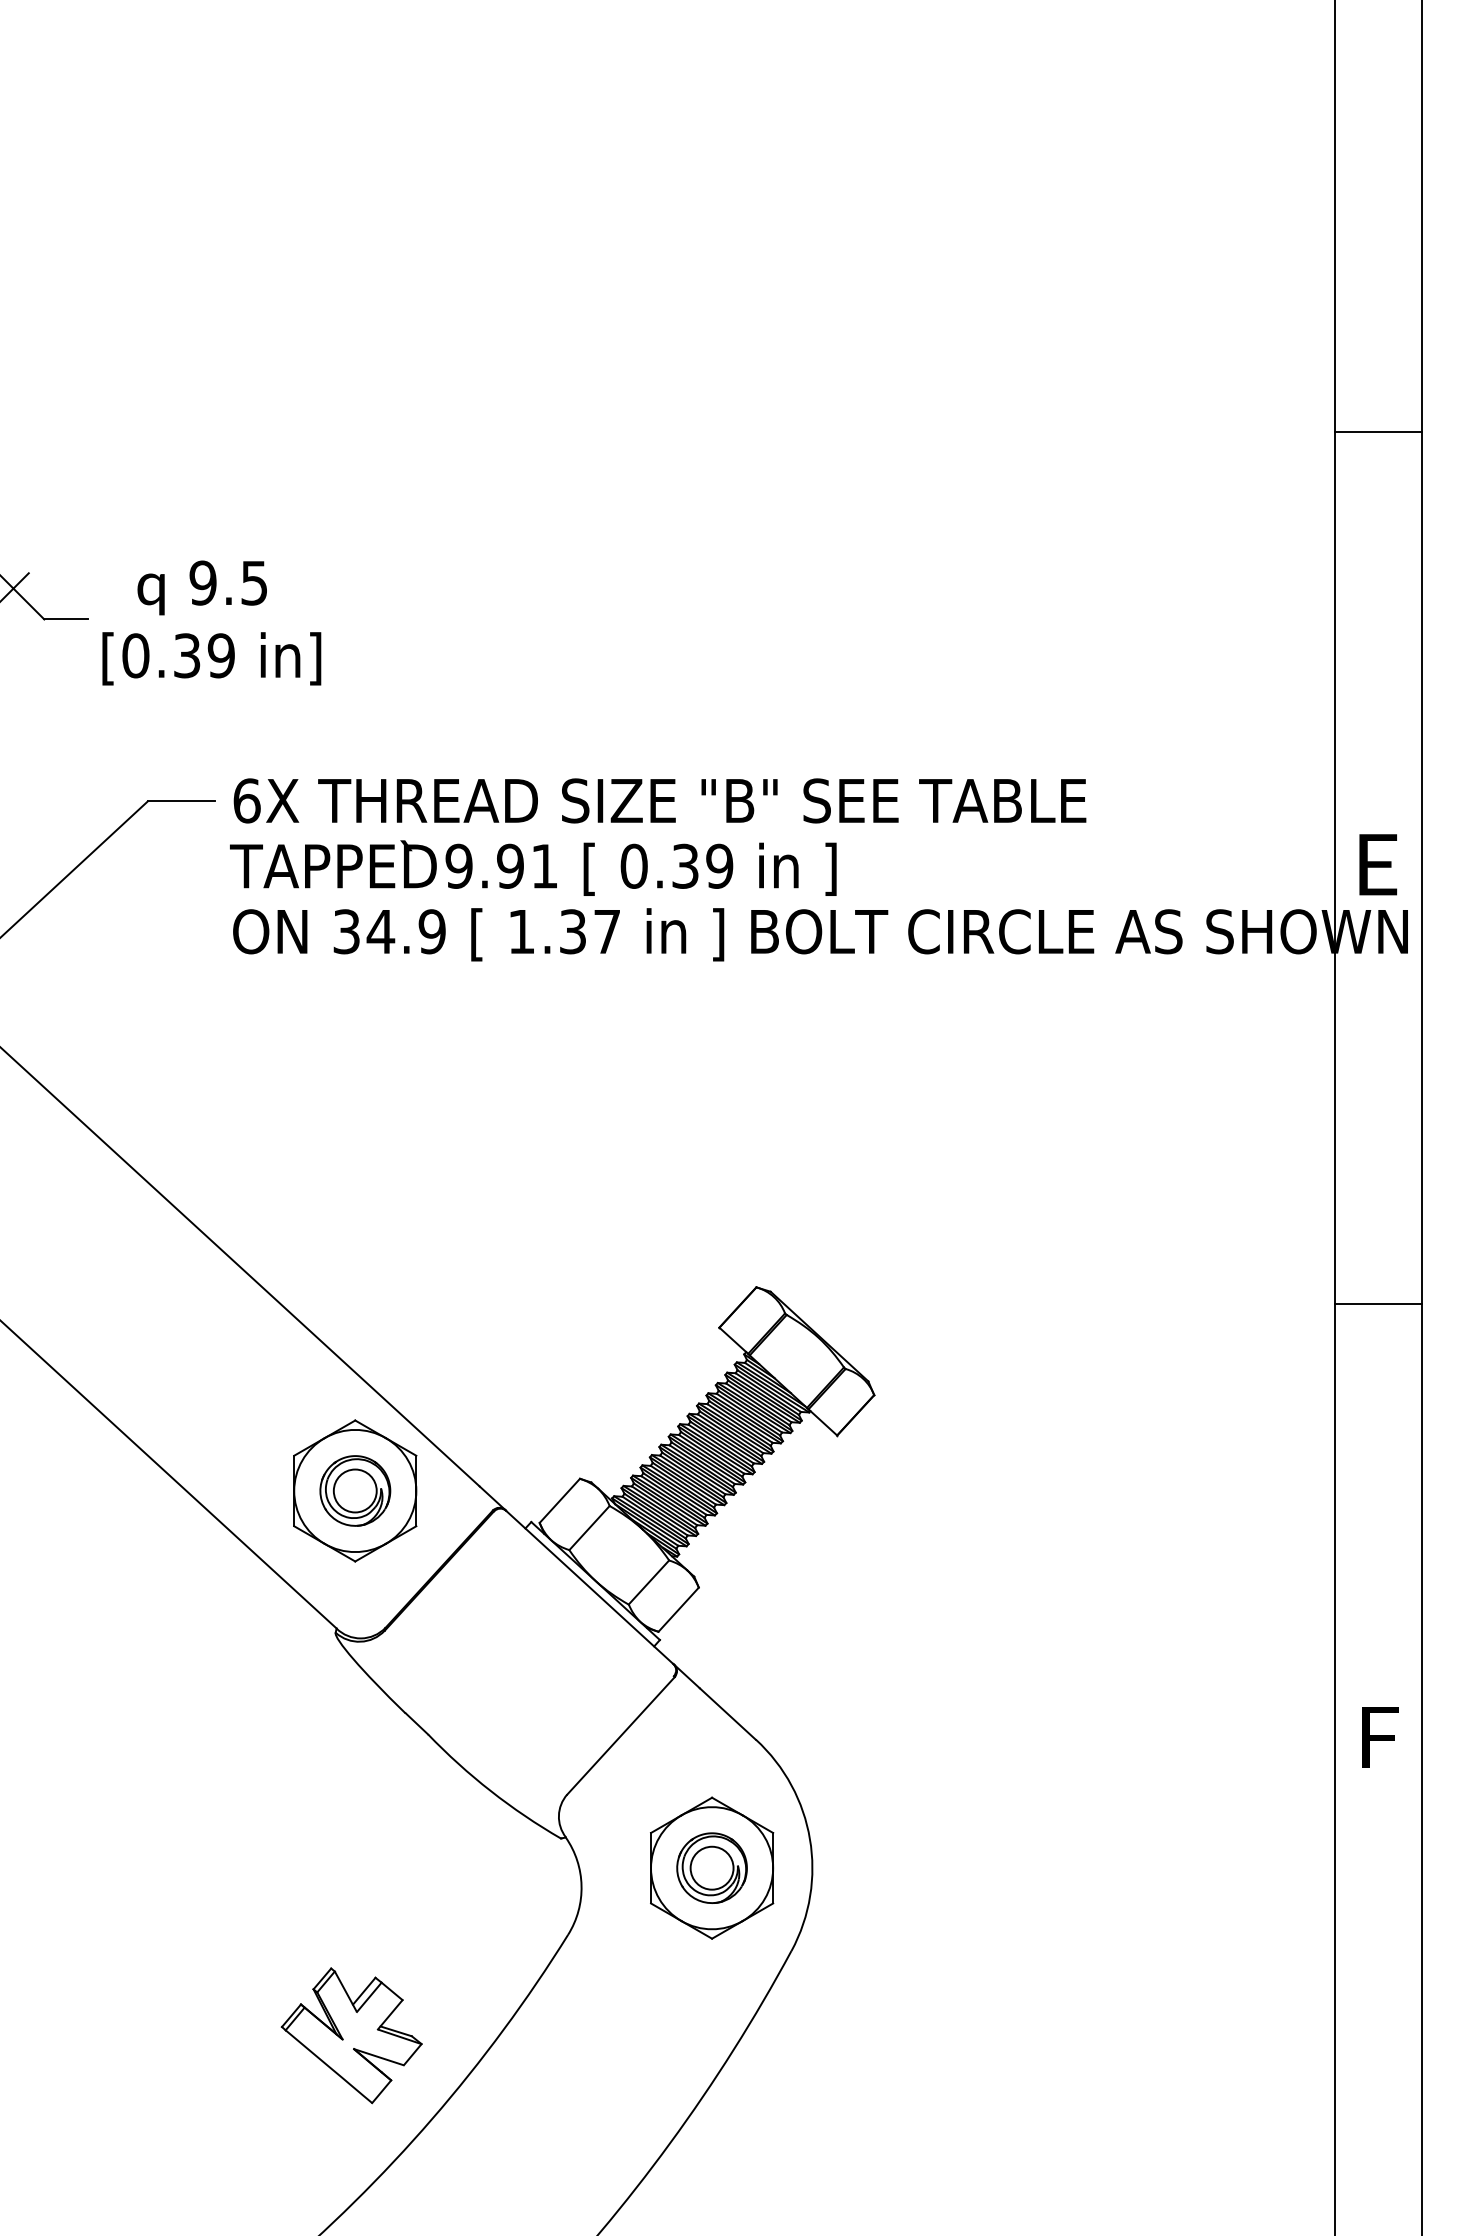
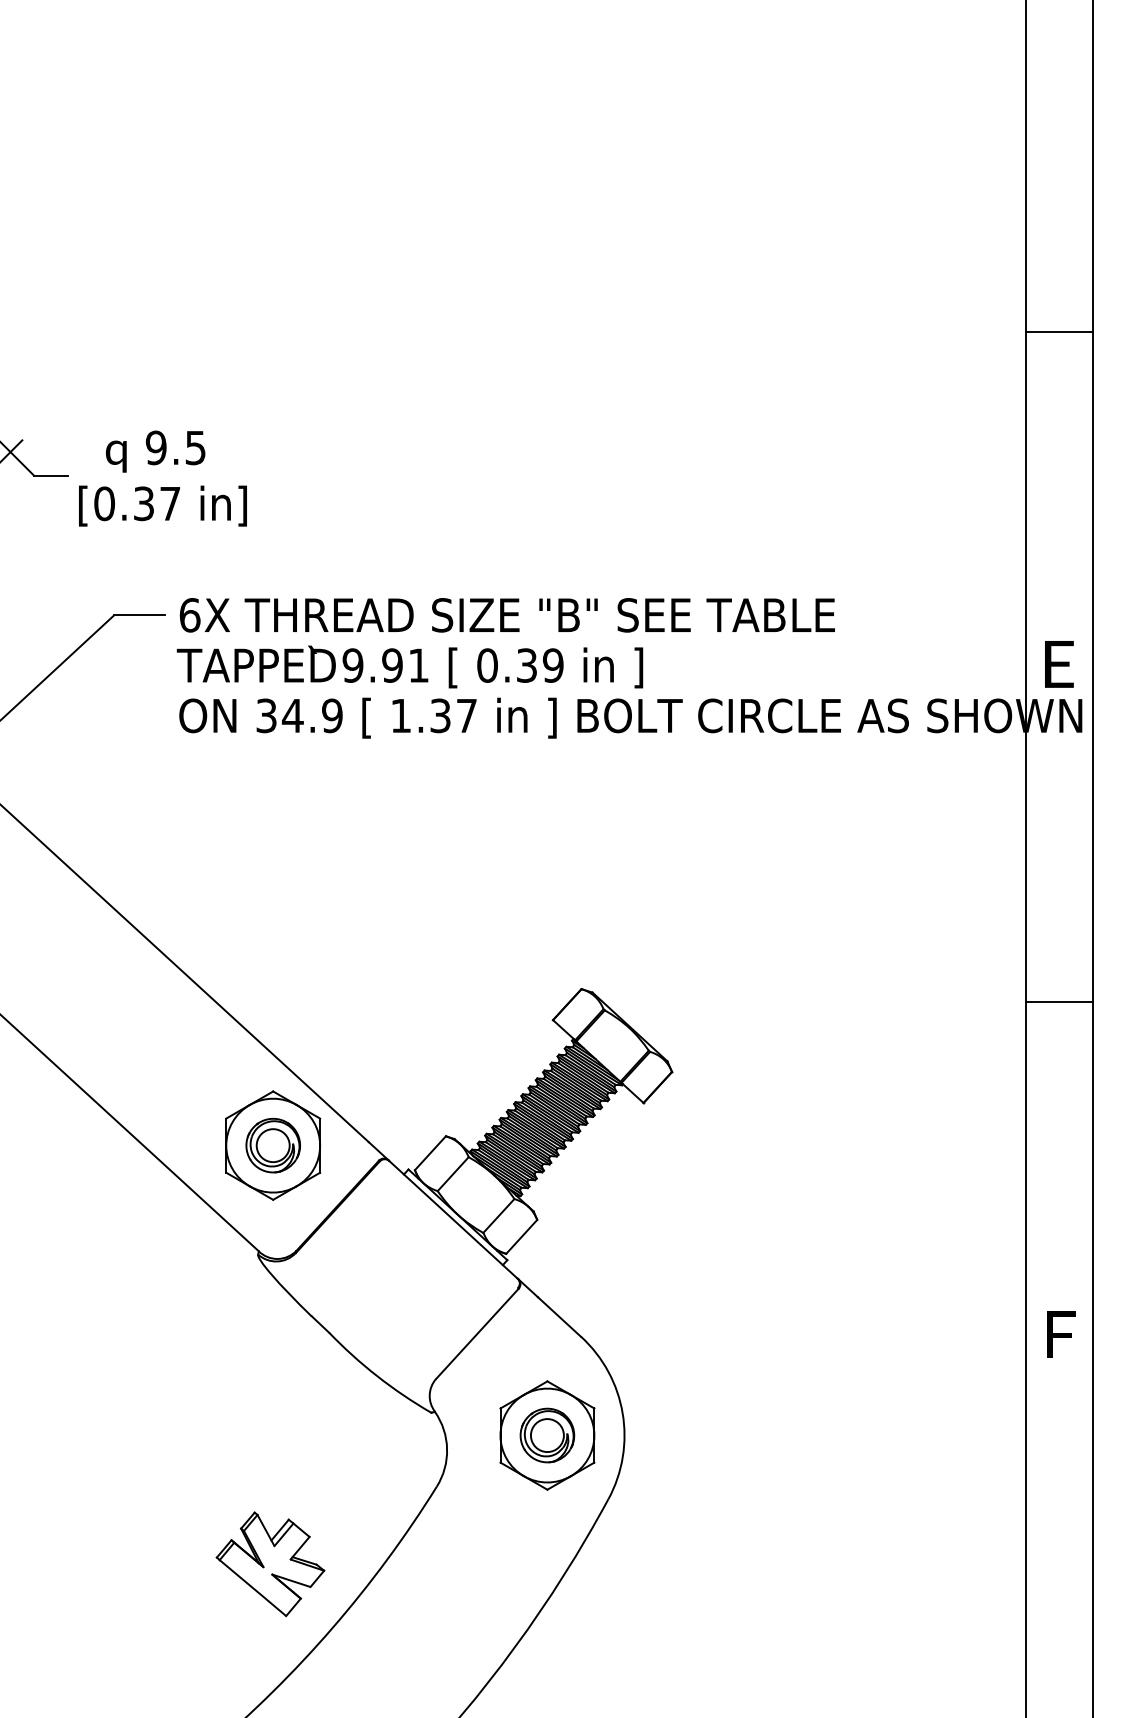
text: (221, 655) -> (170, 503), [0.39 -> [0.37

